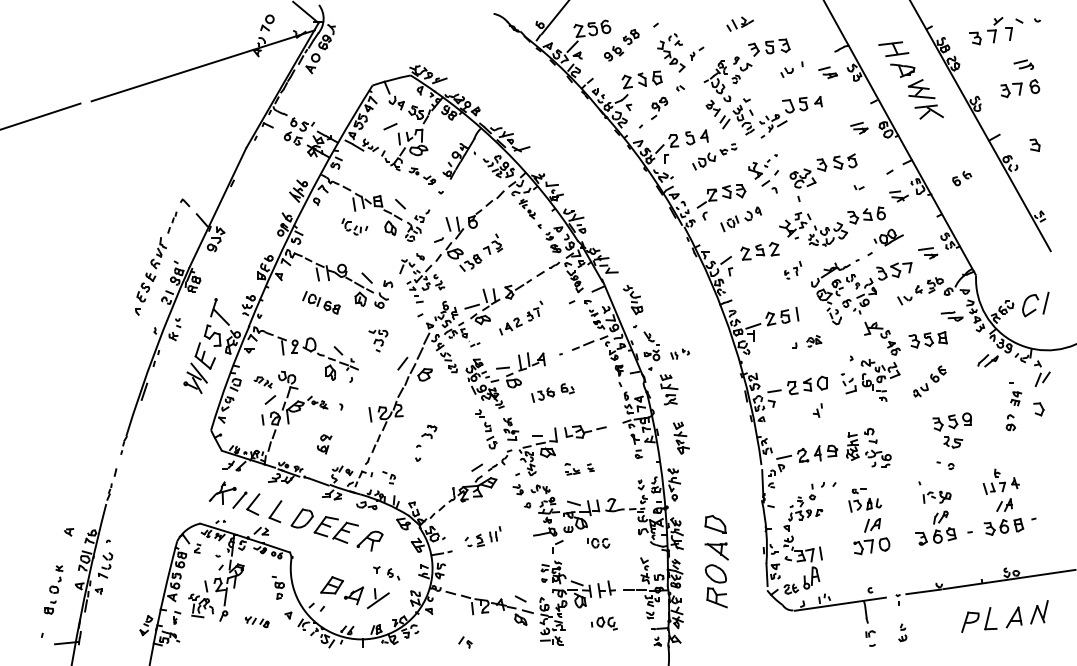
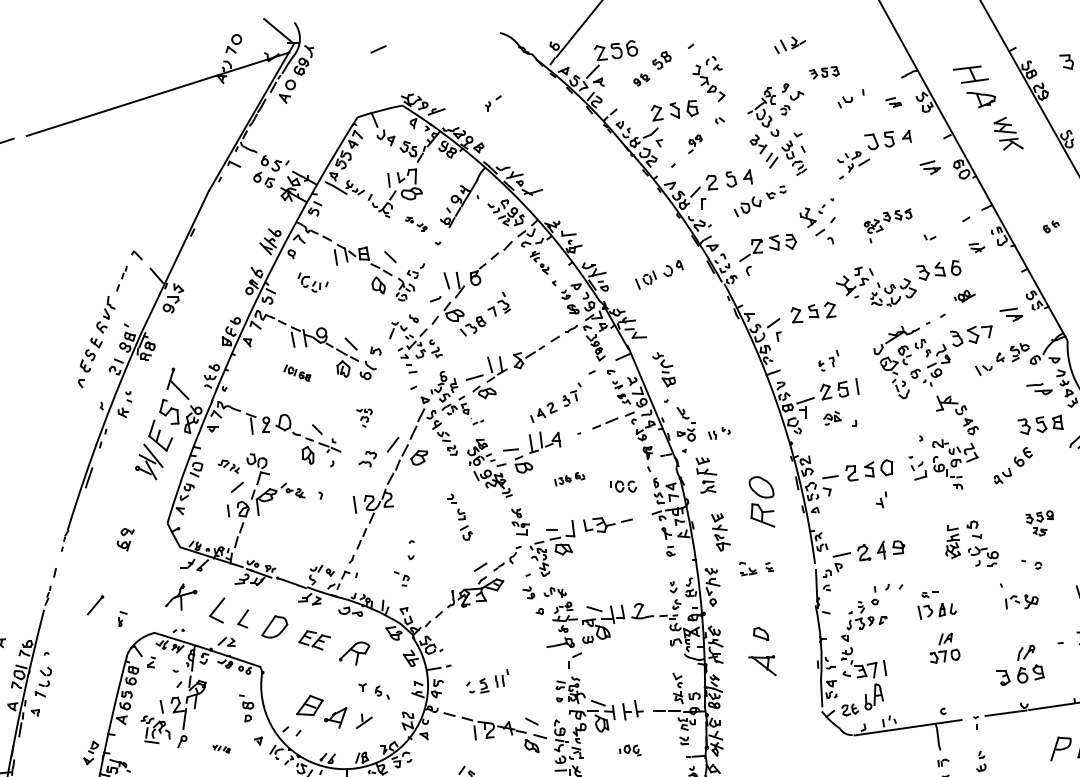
part: (769, 47) -> (824, 72), size x0.6
part: (614, 53) -> (642, 79), size x0.7
part: (696, 53) -> (492, 103), moved
part: (828, 72) -> (893, 102), size x0.7
part: (925, 99) -> (1008, 133), size x0.7
part: (659, 107) -> (695, 143), size x0.7
part: (790, 117) -> (873, 155), moved
line: (390, 126) -> (378, 49), moved
part: (422, 175) -> (416, 223), size x0.7
part: (823, 177) -> (888, 225), size x0.6
part: (962, 178) -> (1051, 226), size x0.7
part: (898, 196) -> (976, 247), size x0.7
part: (740, 219) -> (658, 275), moved
part: (354, 226) -> (312, 282), moved
part: (888, 237) -> (964, 296), size x0.6
part: (793, 270) -> (829, 360), moved
part: (321, 302) -> (297, 372), size x0.6
part: (521, 317) -> (556, 402), moved
part: (927, 339) -> (1039, 424), moved
part: (378, 340) -> (364, 417), size x0.7
part: (814, 341) -> (832, 418), moved
part: (552, 392) -> (569, 478), size x0.6
part: (486, 429) -> (459, 517), moved
part: (951, 430) -> (1038, 523), size x0.6
part: (429, 431) -> (368, 458), moved
part: (324, 444) -> (125, 539), moved
part: (868, 447) -> (971, 543), moved
part: (579, 469) -> (756, 569), moved
part: (388, 477) -> (400, 578), moved
line: (239, 499) -> (95, 604), moved
part: (275, 511) -> (243, 618), size x0.7
part: (715, 524) -> (761, 633), size x0.6
part: (935, 527) -> (1019, 664), moved
part: (335, 529) -> (313, 639), size x0.6
part: (482, 536) -> (486, 681), moved
part: (871, 536) -> (944, 648), size x0.7
part: (598, 543) -> (623, 486), moved
part: (715, 586) -> (761, 502), moved
part: (378, 598) -> (364, 721), size x0.6
part: (177, 617) -> (123, 618), moved
part: (256, 622) -> (220, 749), size x0.6
part: (604, 623) -> (630, 750), size x0.7

